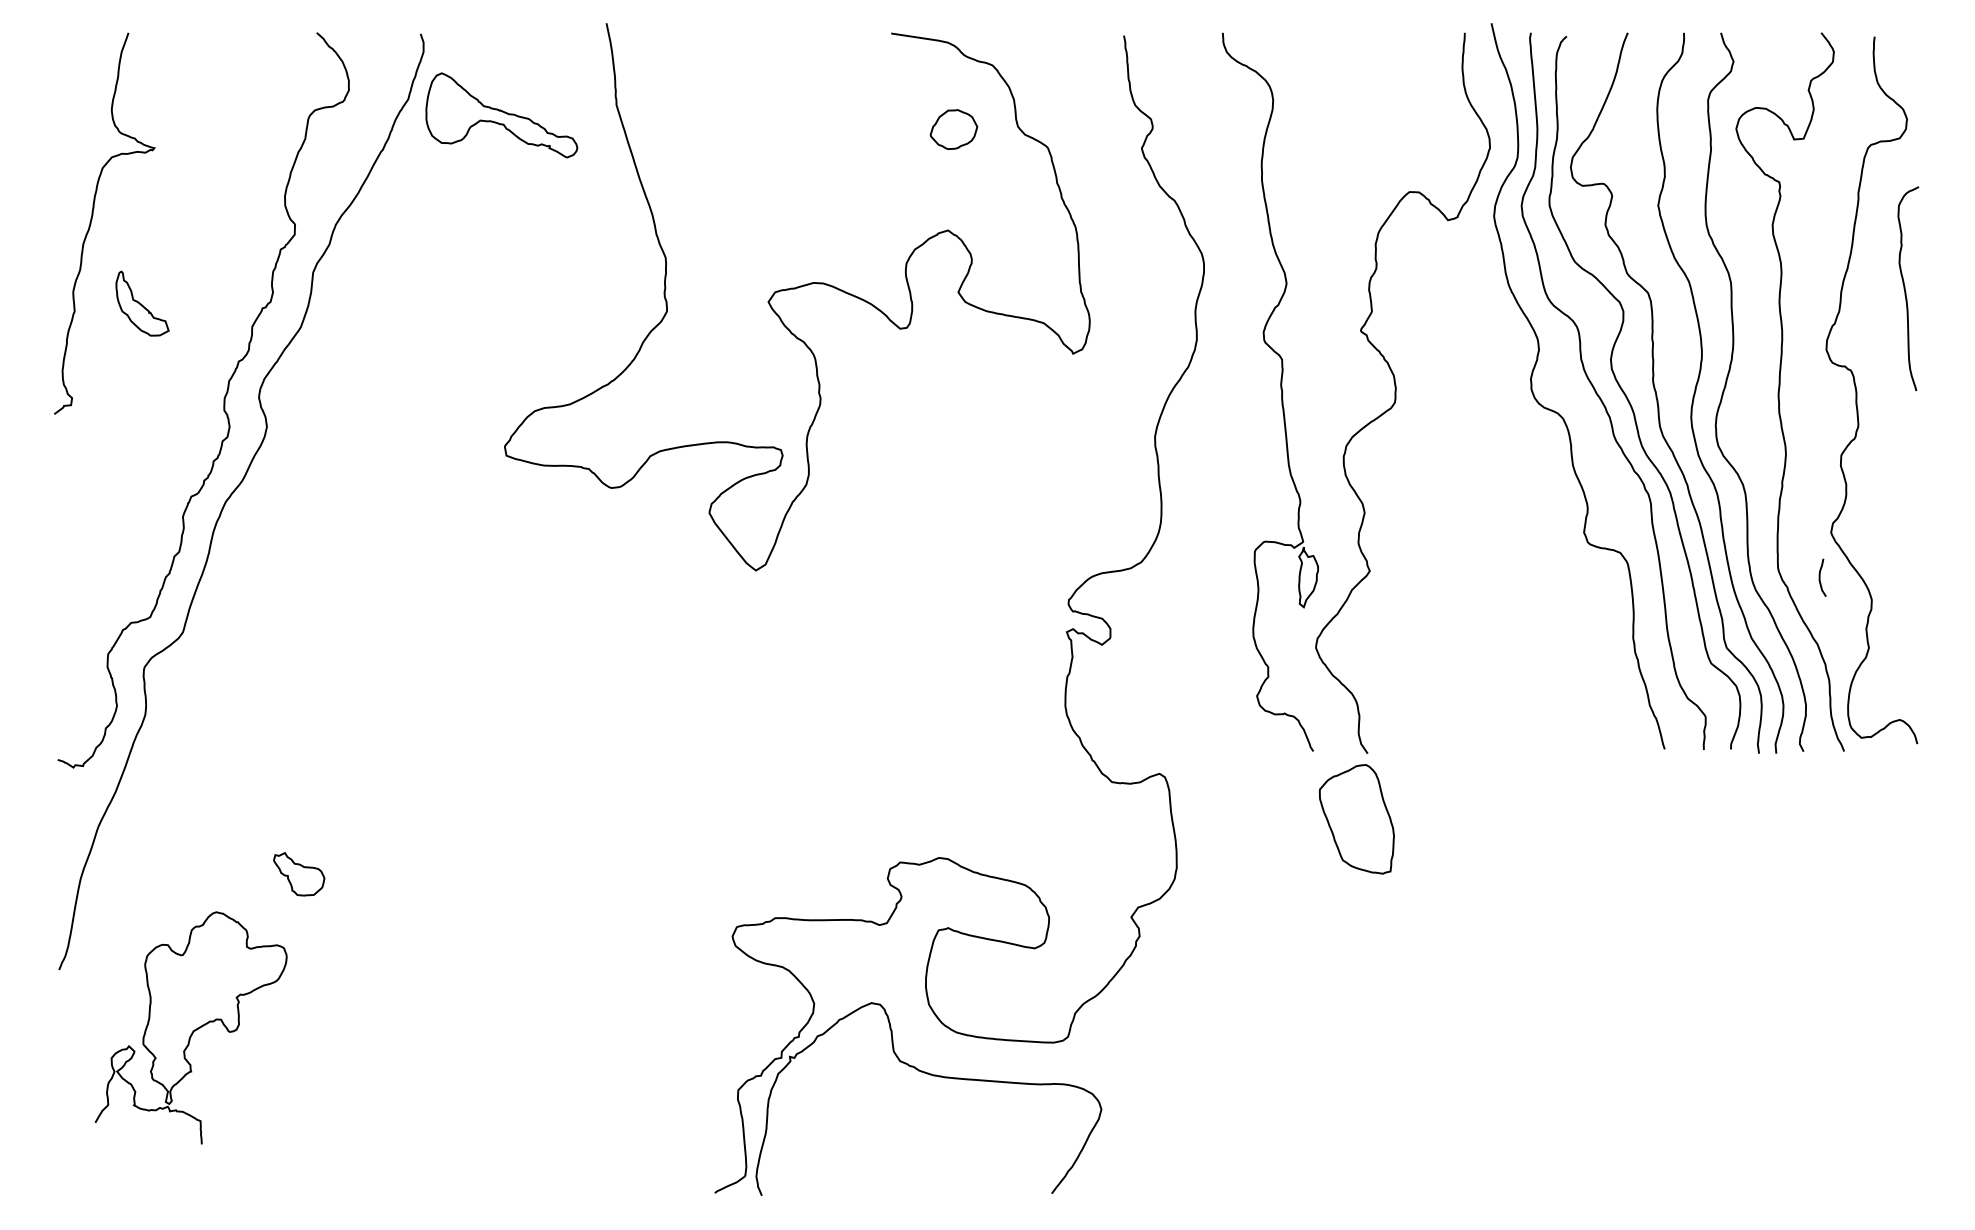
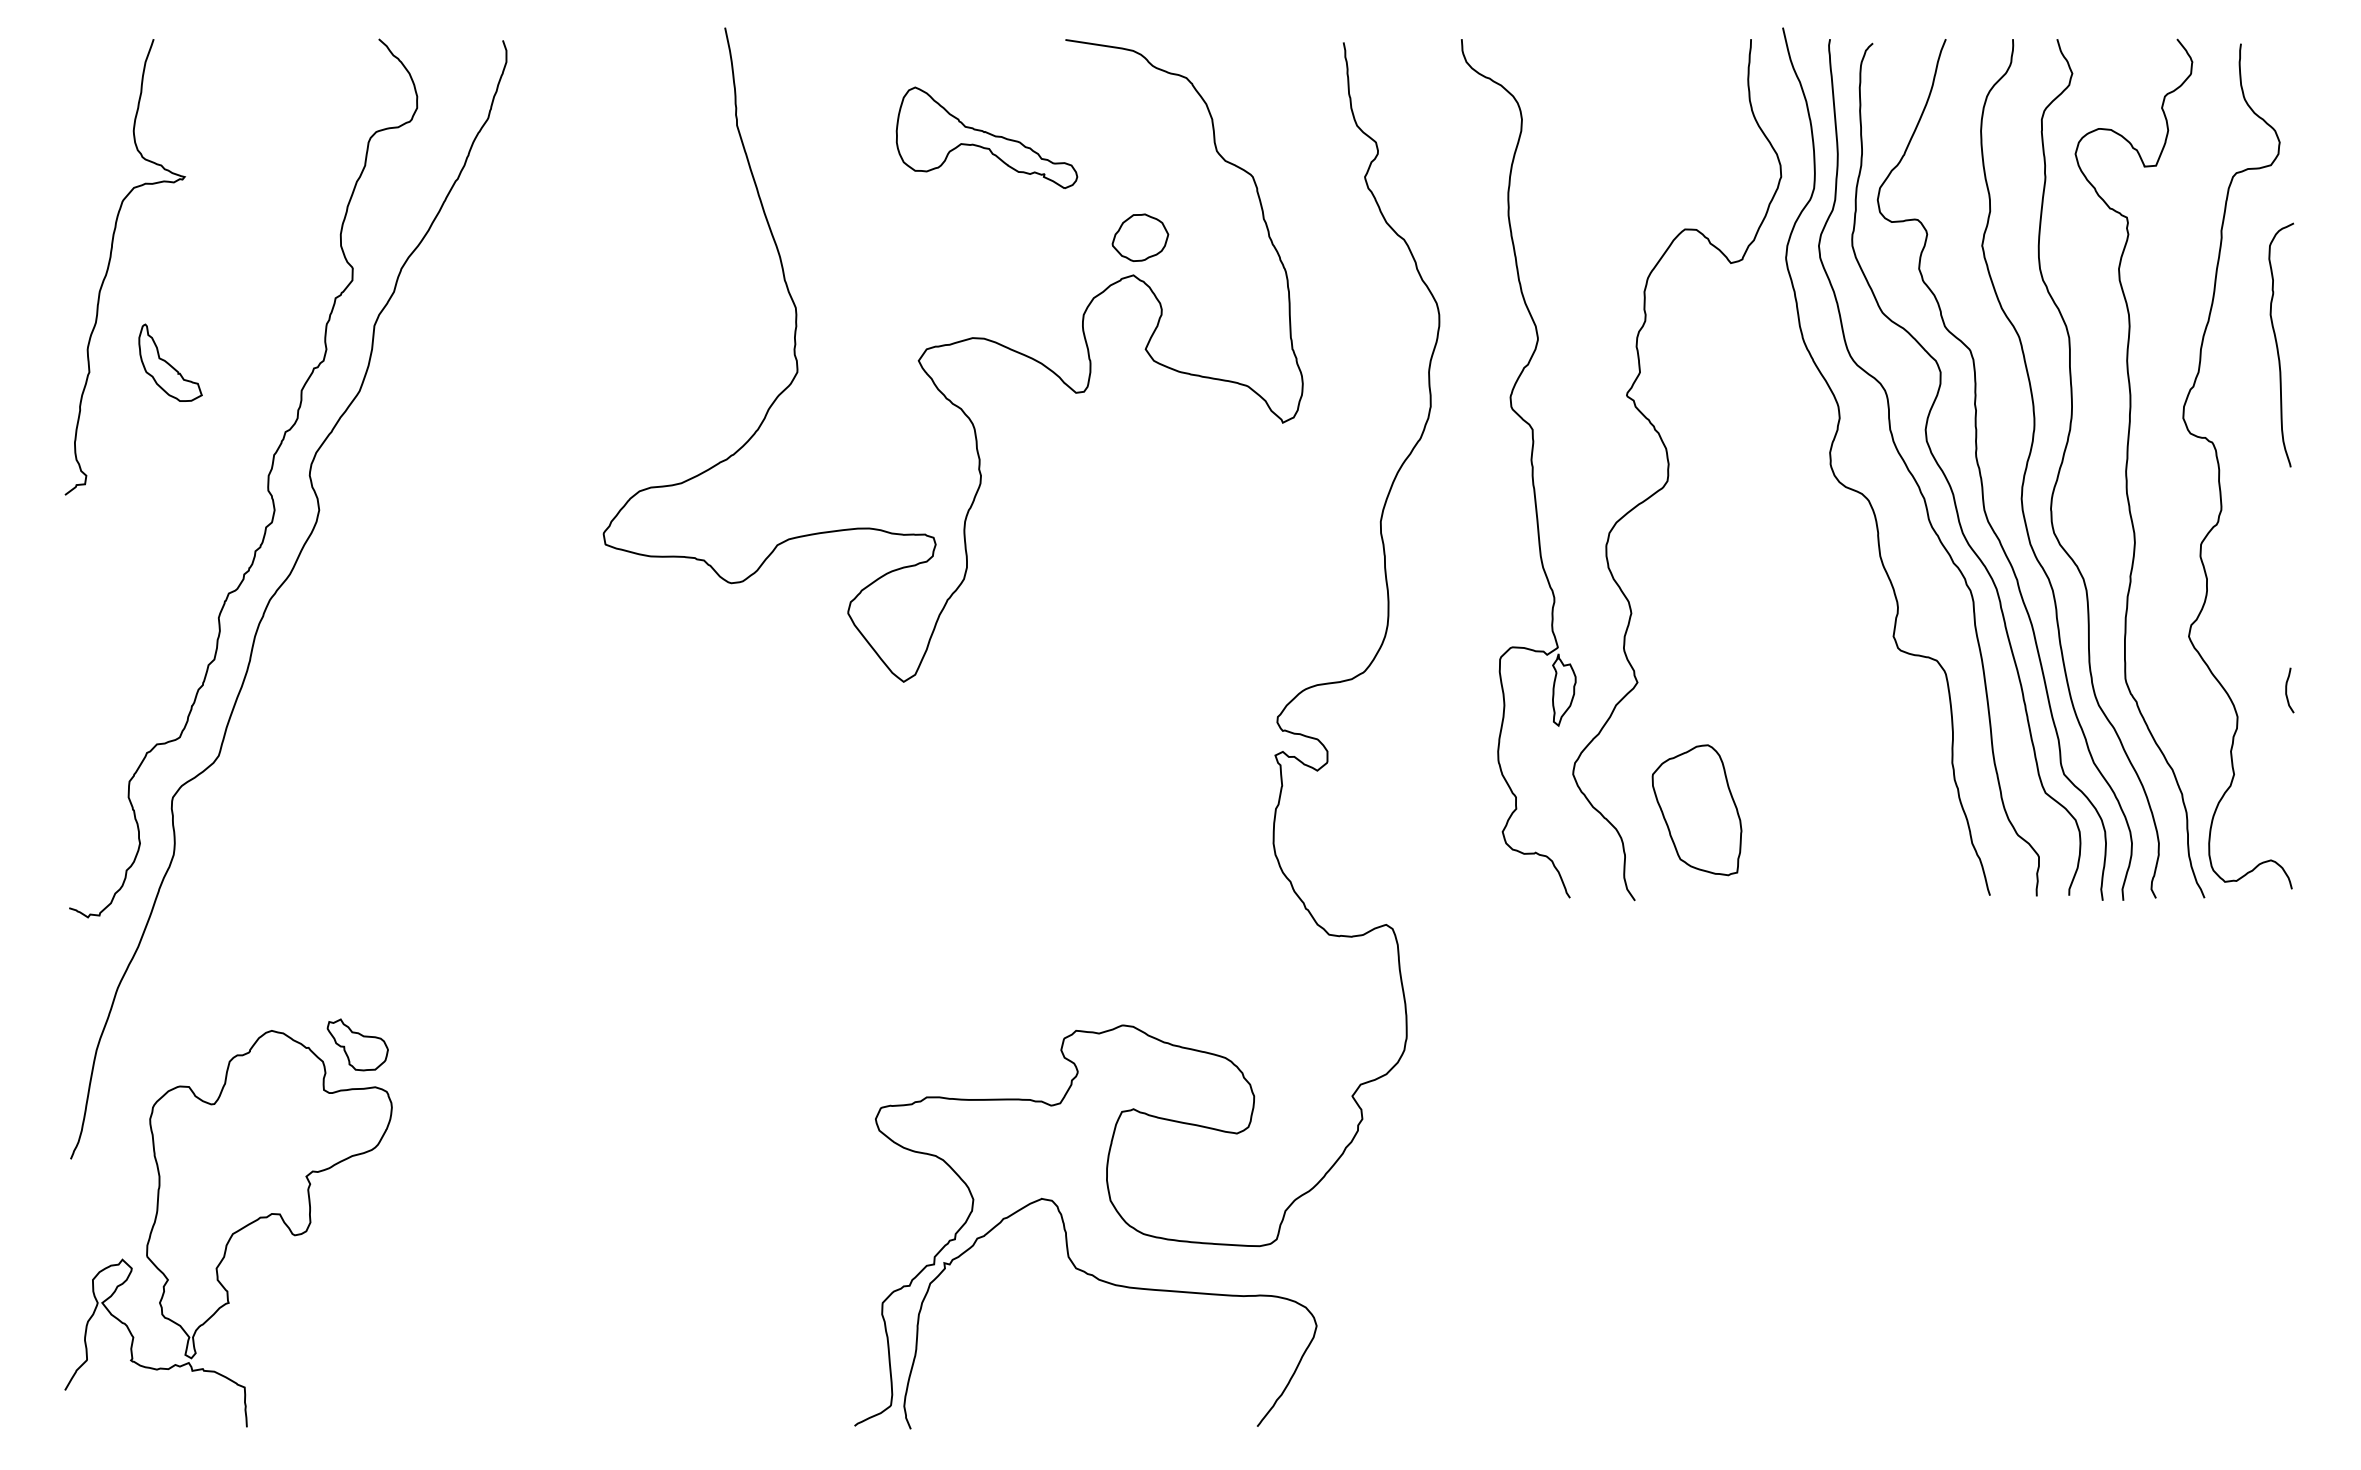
part: (501, 115) -> (986, 137), moved
part: (954, 129) -> (1140, 237), moved
curve: (1820, 577) -> (2287, 690), moved
part: (1356, 819) -> (1696, 810), moved
part: (191, 1027) -> (228, 1228), size x1.43

